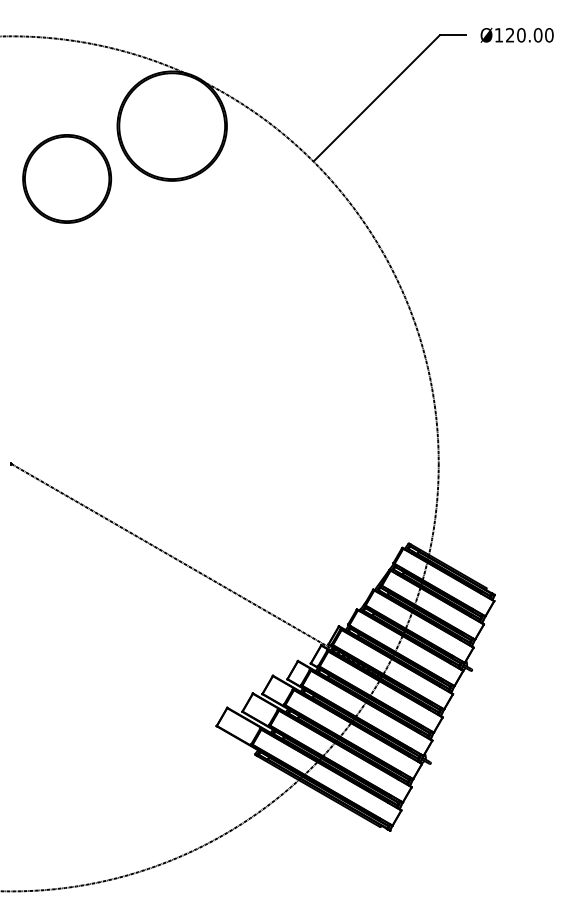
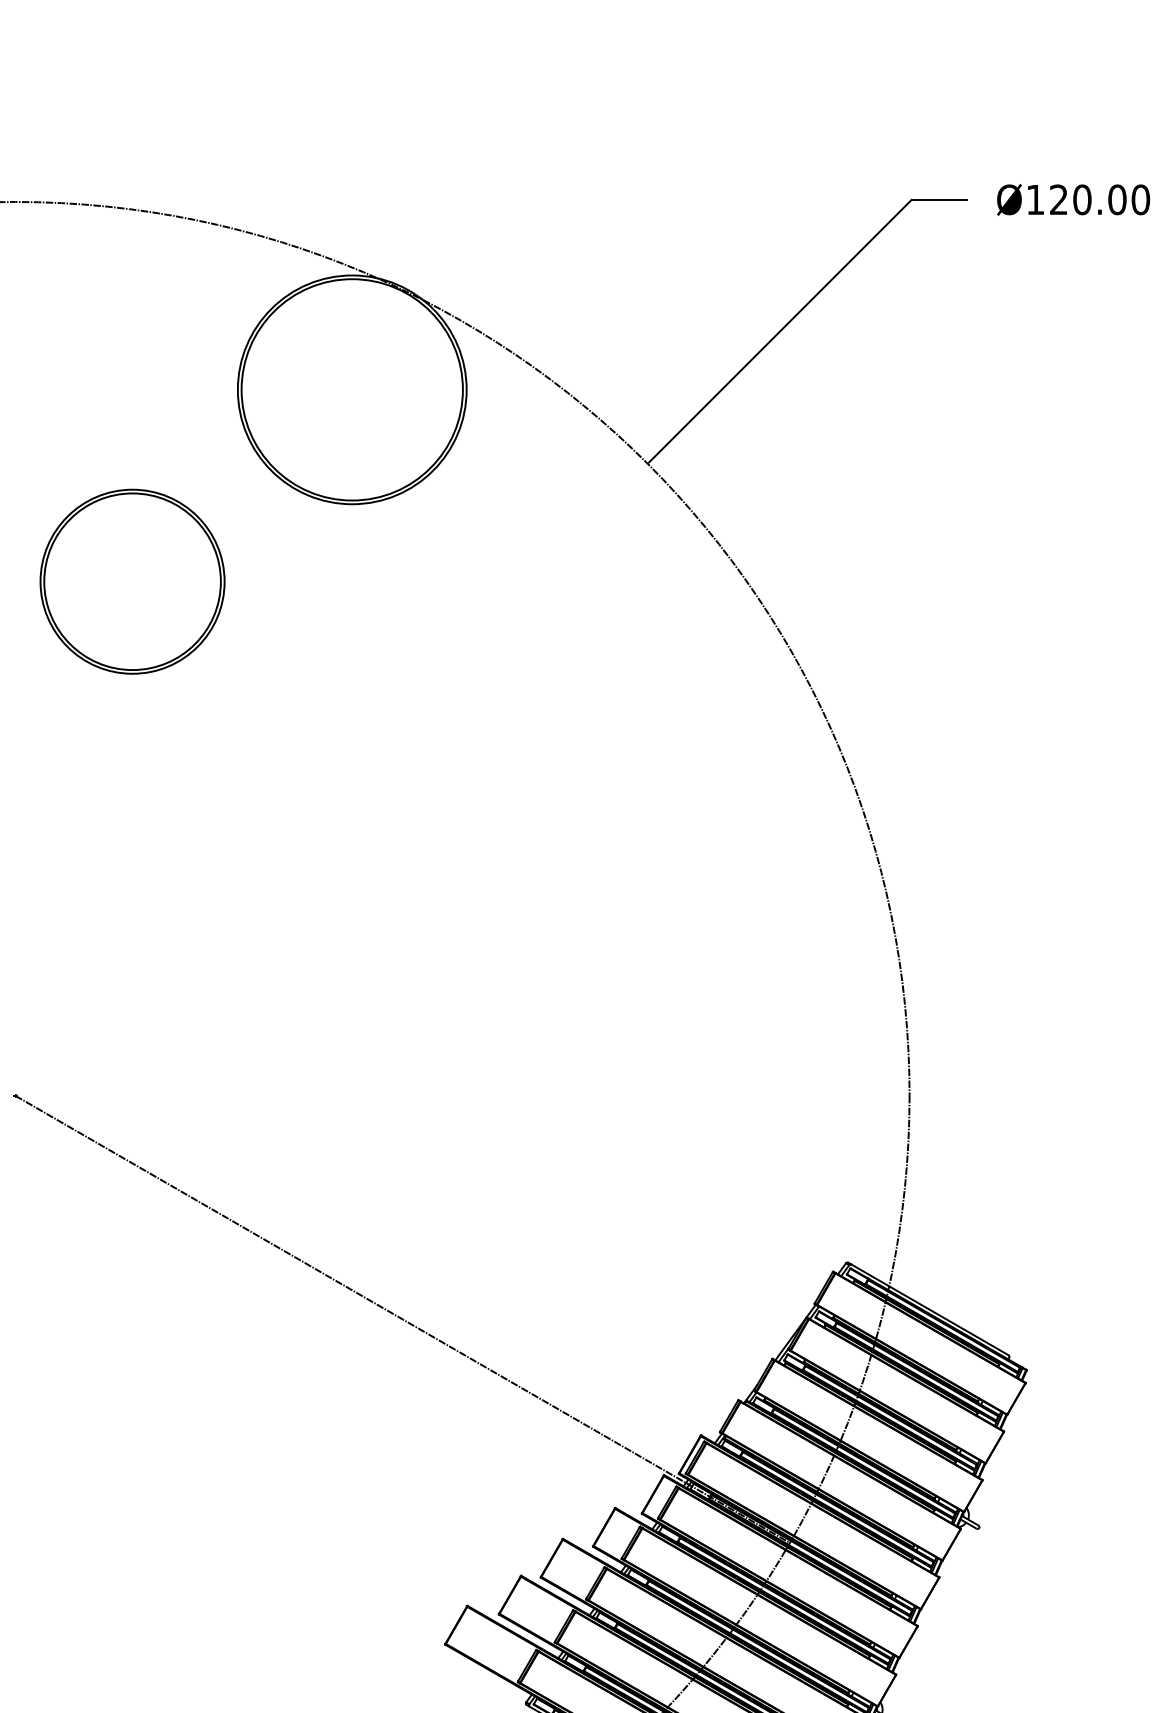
part: (67, 178) -> (133, 580), moved

